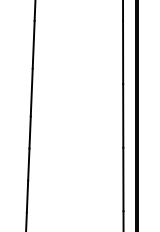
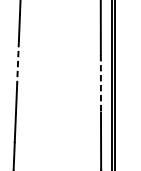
line: (31, 92) -> (17, 62), solid -> dashed
line: (123, 115) -> (101, 83), solid -> dashed

